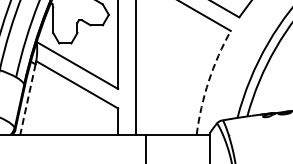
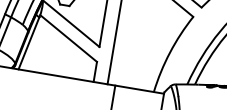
arc: (208, 81) -> (169, 52), dashed -> solid
line: (27, 99) -> (28, 43), dashed -> solid

